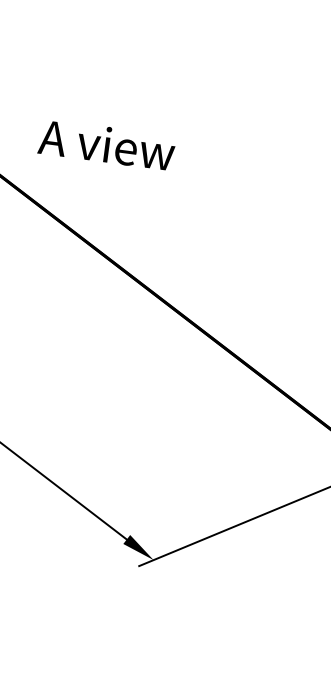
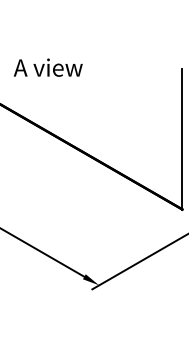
text: (105, 144) -> (47, 67), moved

